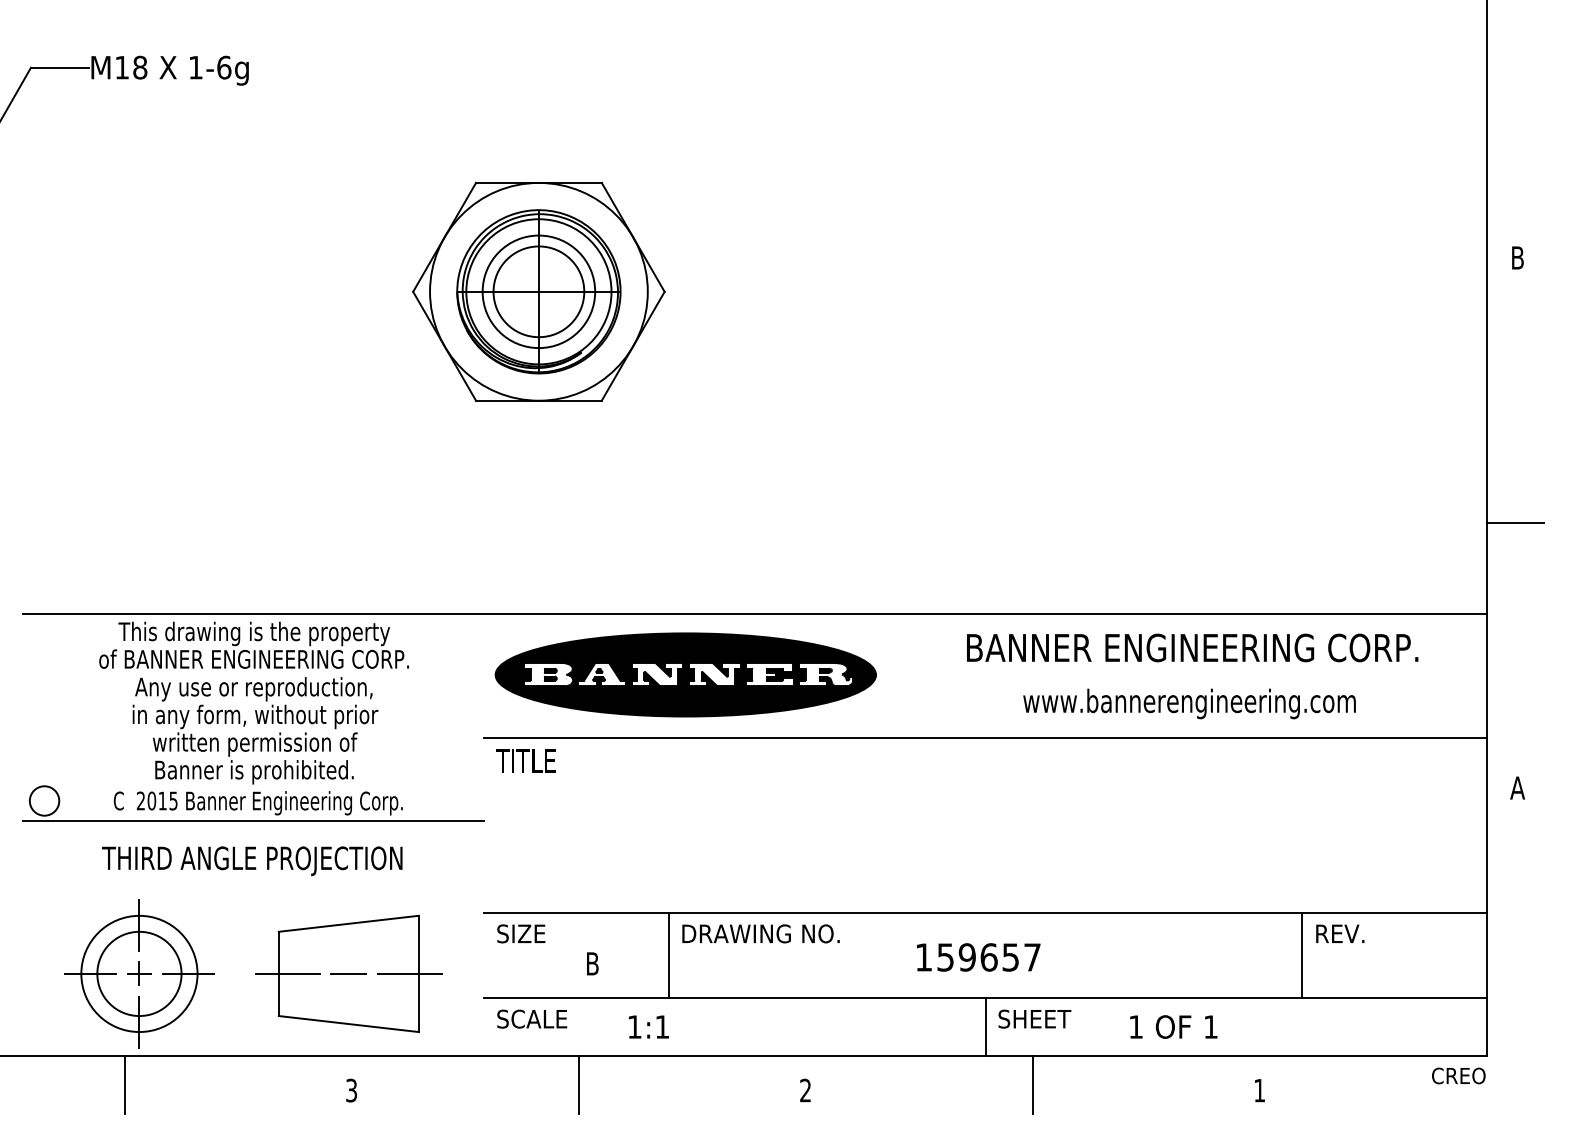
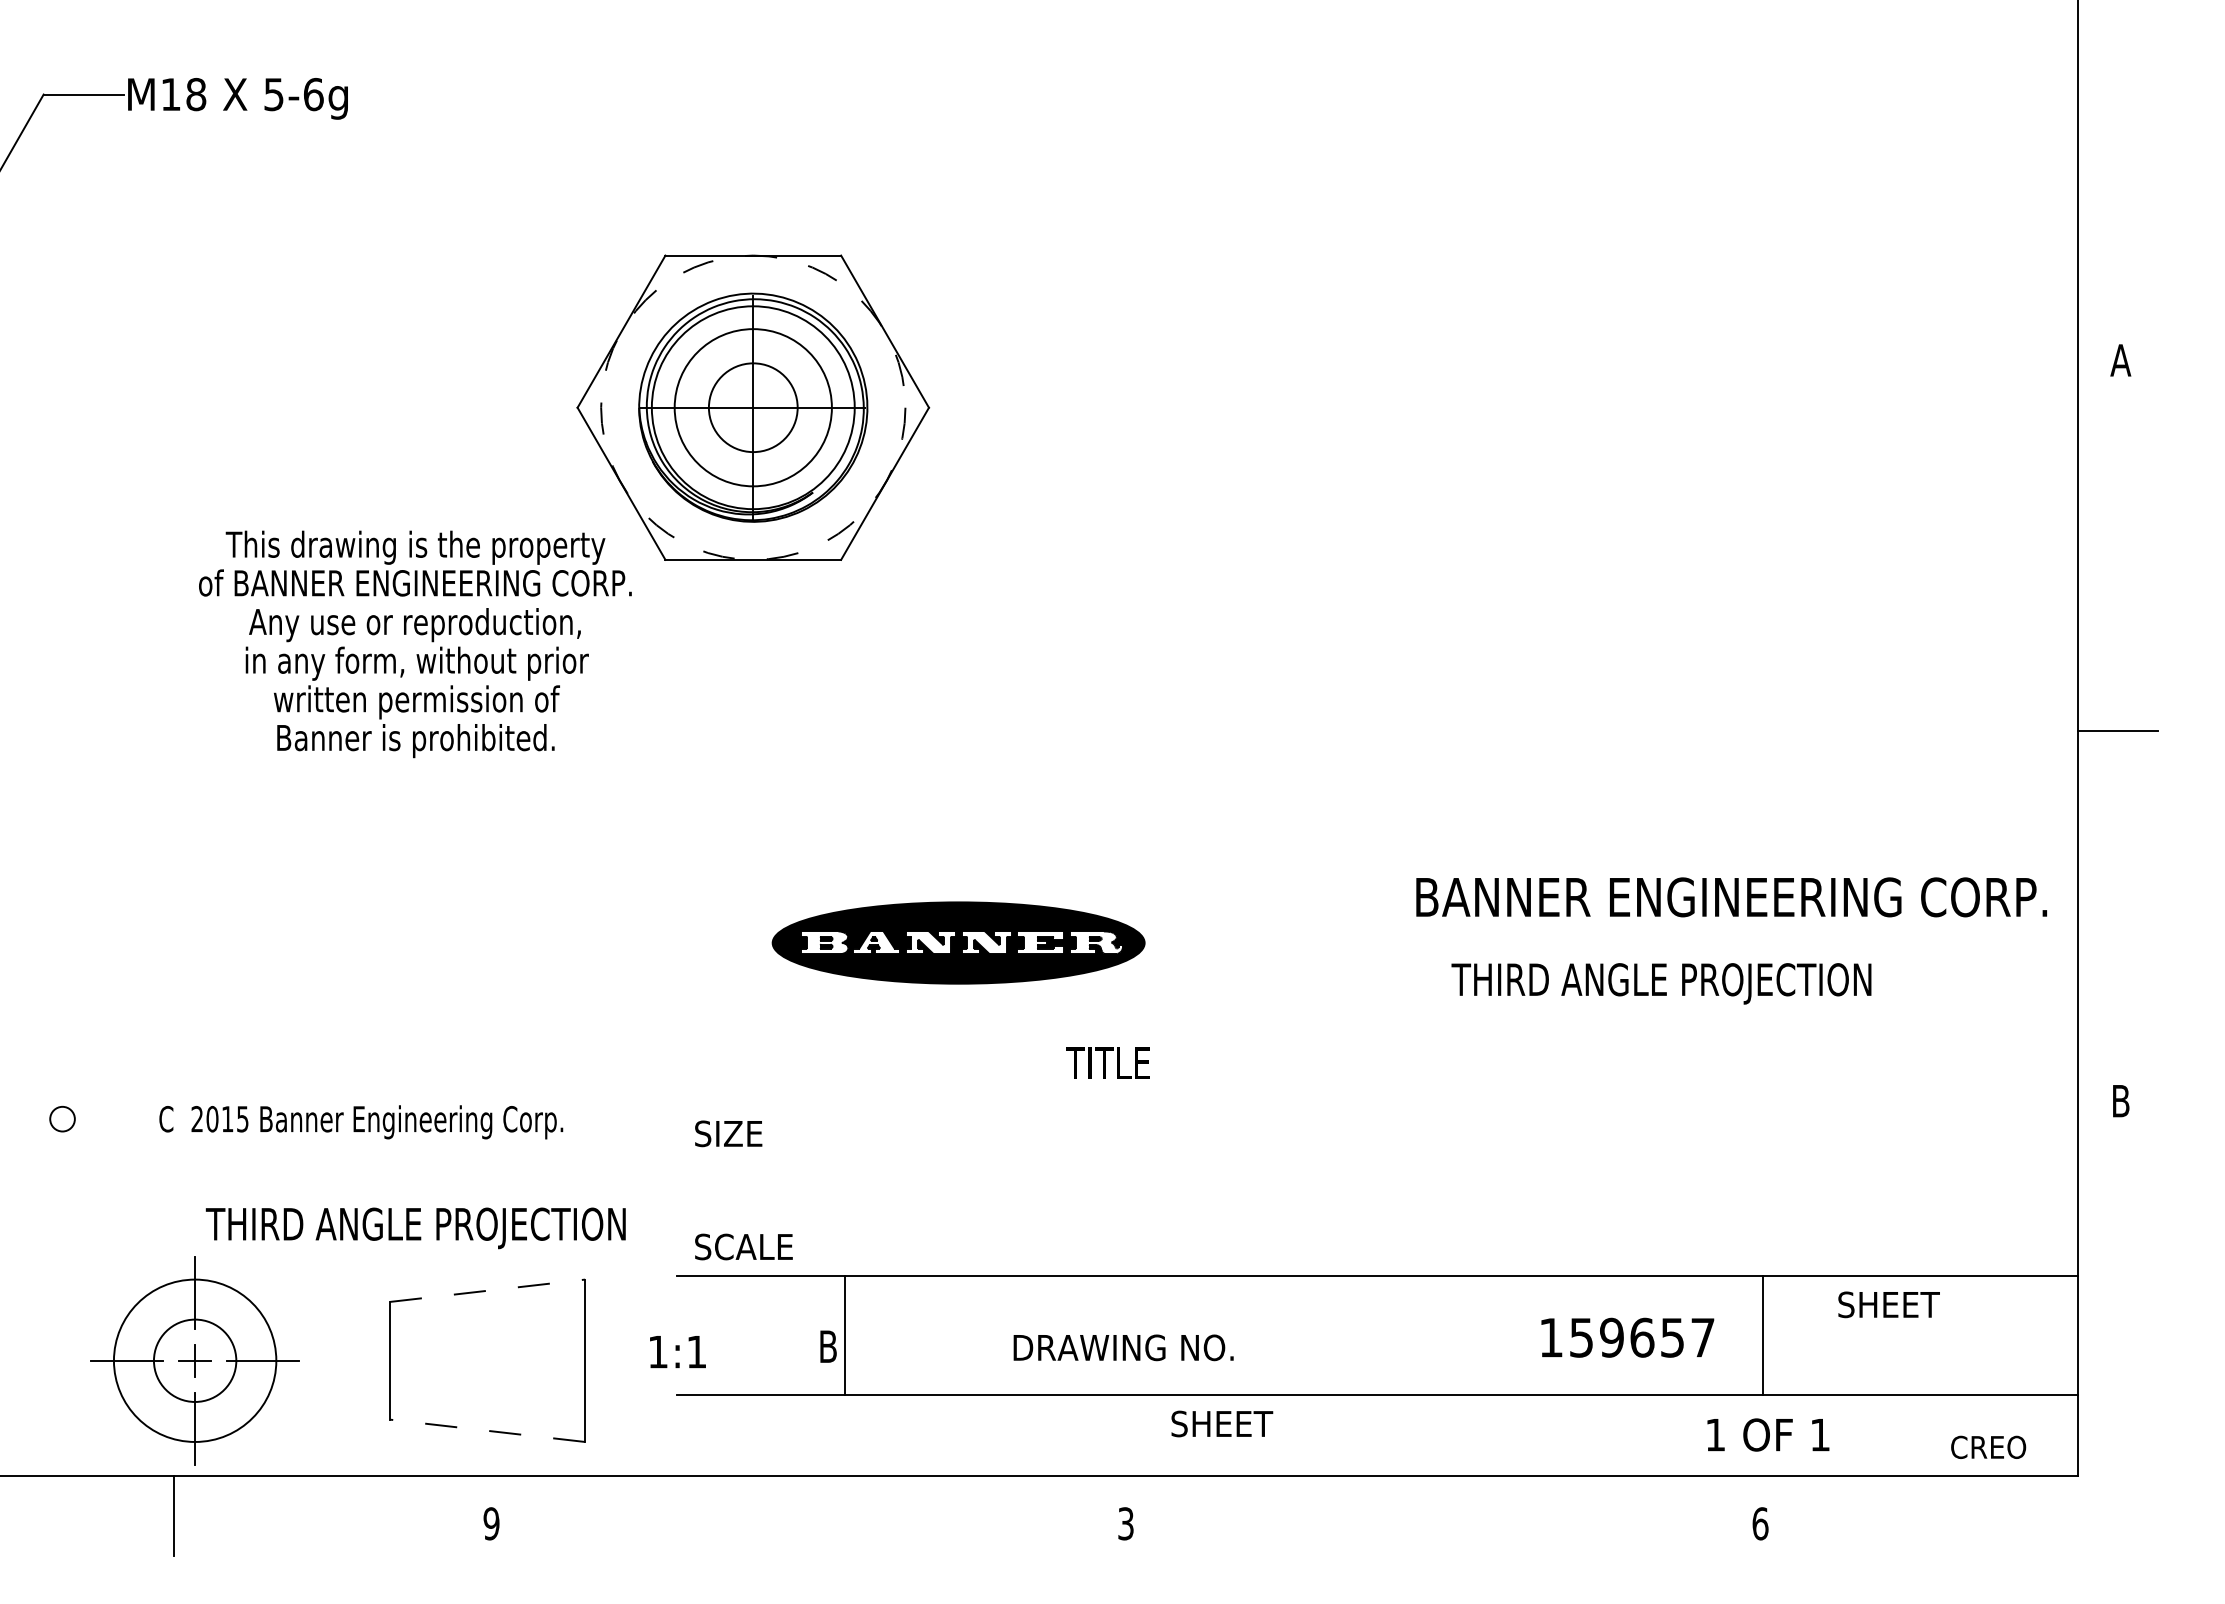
text: (195, 67) -> (273, 94), 1-6g -> 5-6g
text: (1517, 258) -> (2120, 360), B -> A
circle: (538, 291) -> (752, 407), size x0.7
circle: (539, 291) -> (753, 407), solid -> dashed
line: (754, 613) -> (1054, 857), removed
text: (1192, 648) -> (1731, 897), moved
part: (685, 674) -> (958, 942), size x0.7
text: (254, 703) -> (415, 644), moved
text: (1189, 703) -> (1662, 983), www.bannerengineering.com -> THIRD ANGLE PROJECTION
line: (984, 738) -> (1376, 1031), removed
text: (525, 760) -> (1107, 1062), moved
text: (1517, 788) -> (2120, 1101), A -> B
circle: (44, 800) -> (62, 1118), size x0.6
line: (253, 821) -> (354, 1147), removed
text: (252, 861) -> (415, 1228), moved
line: (349, 923) -> (488, 1290), solid -> dashed
text: (521, 933) -> (728, 1133), moved
text: (760, 933) -> (1123, 1347), moved
text: (1351, 933) -> (1888, 1304), REV. -> SHEET
line: (668, 955) -> (845, 1335), moved
line: (1302, 955) -> (1763, 1335), moved
text: (978, 957) -> (1627, 1337), moved
circle: (138, 973) -> (194, 1360), size x0.7
line: (287, 973) -> (402, 1360), removed
line: (348, 973) -> (487, 1360), removed
line: (409, 973) -> (572, 1360), removed
text: (531, 1018) -> (743, 1246), moved
text: (1035, 1018) -> (1222, 1423), moved
line: (348, 1023) -> (487, 1430), solid -> dashed
text: (1173, 1026) -> (1768, 1434), moved
text: (648, 1027) -> (677, 1352), moved
line: (985, 1027) -> (1377, 1435), removed
text: (1458, 1075) -> (1988, 1446), moved
line: (578, 1084) -> (808, 1515), removed
line: (1032, 1084) -> (1443, 1515), removed
text: (351, 1090) -> (491, 1523), 3 -> 9
text: (805, 1090) -> (1125, 1523), 2 -> 3
text: (1259, 1090) -> (1760, 1523), 1 -> 6

